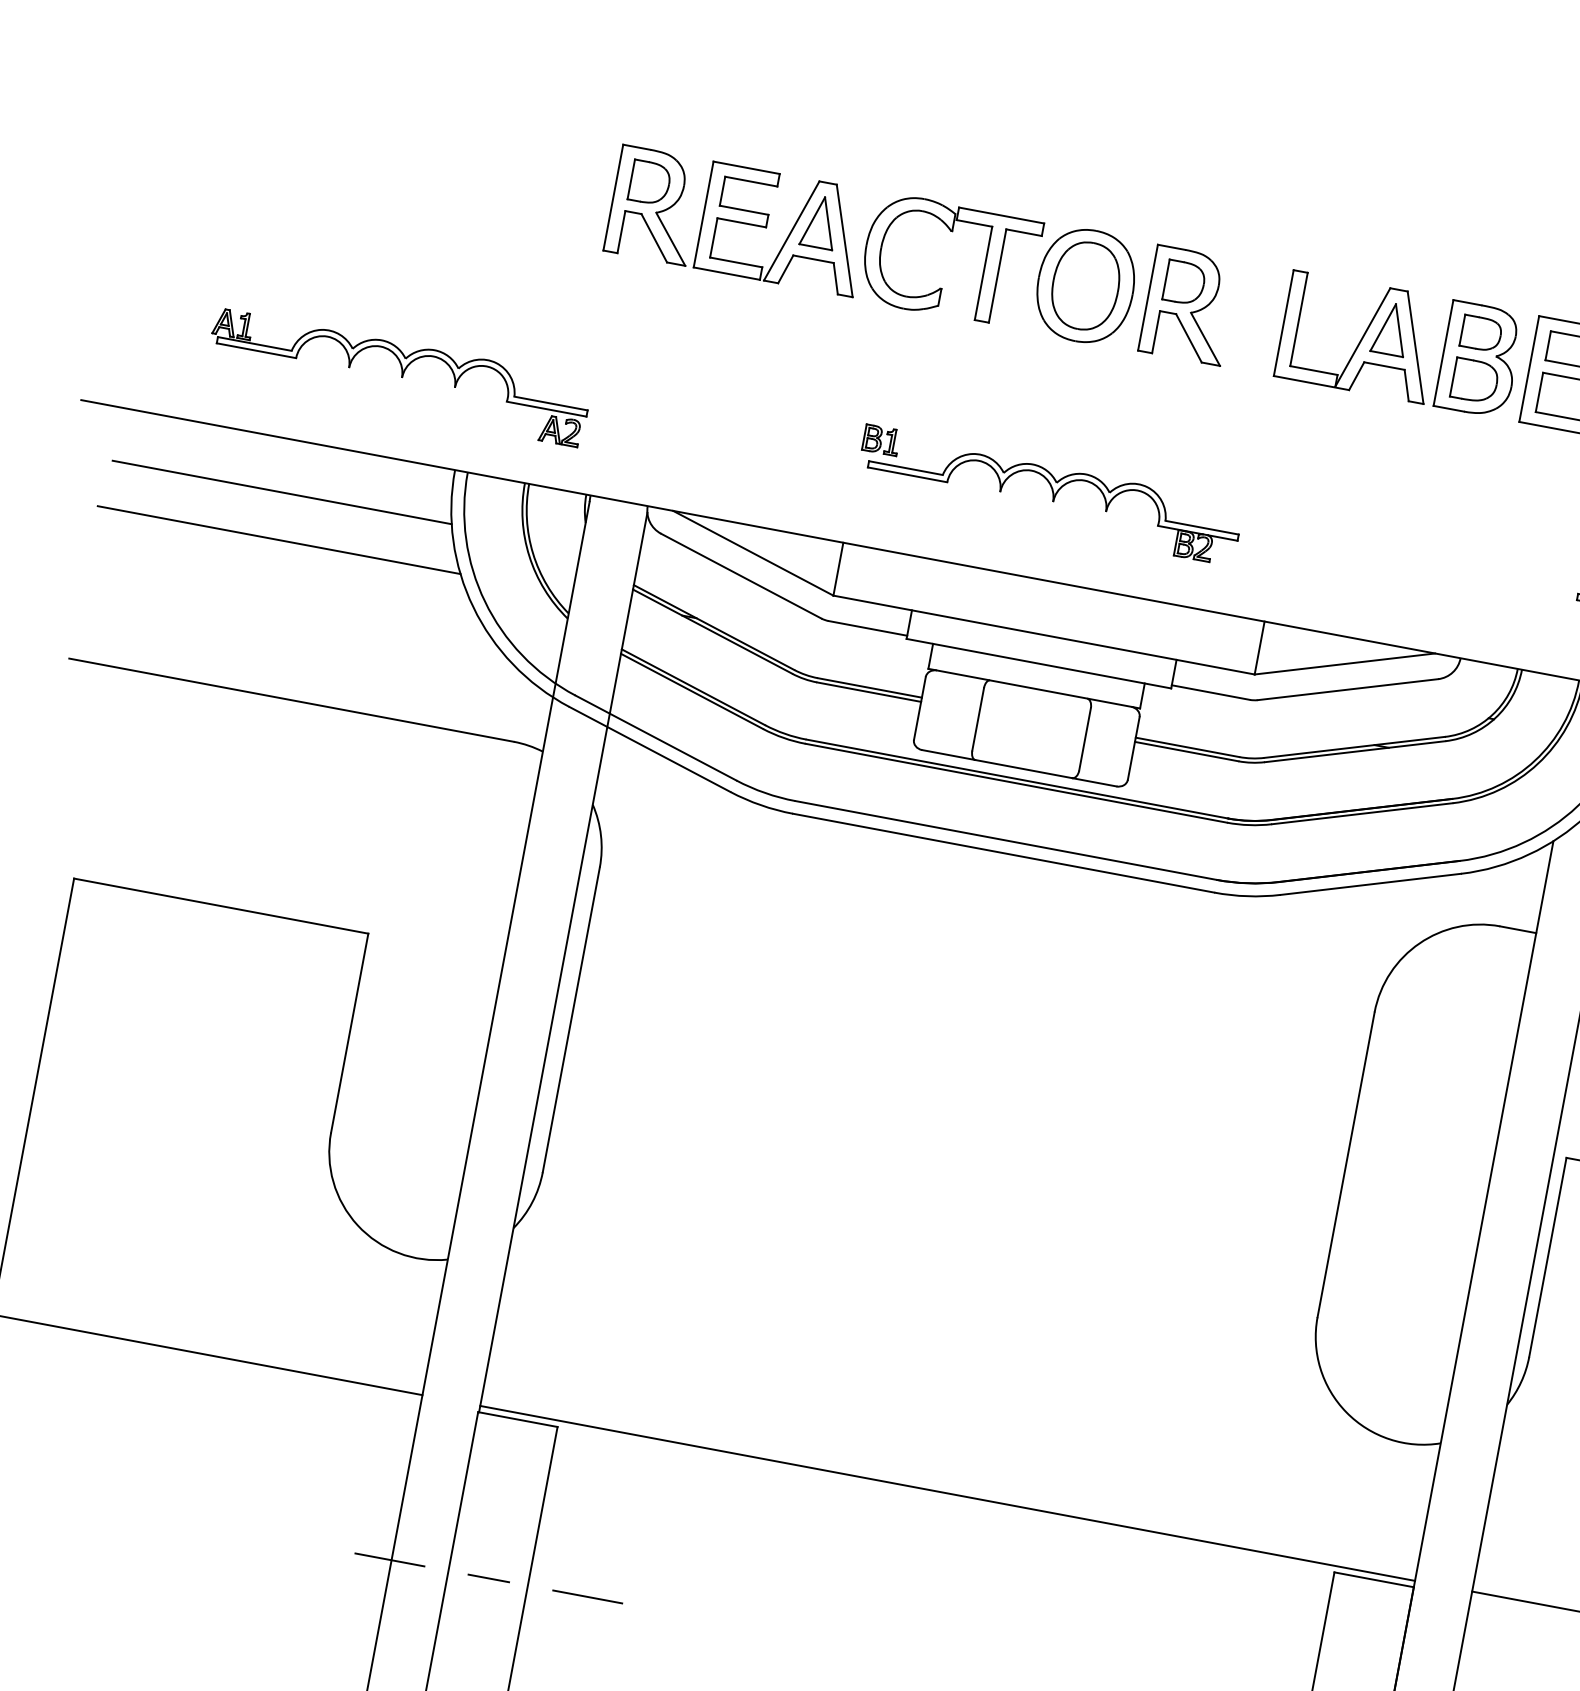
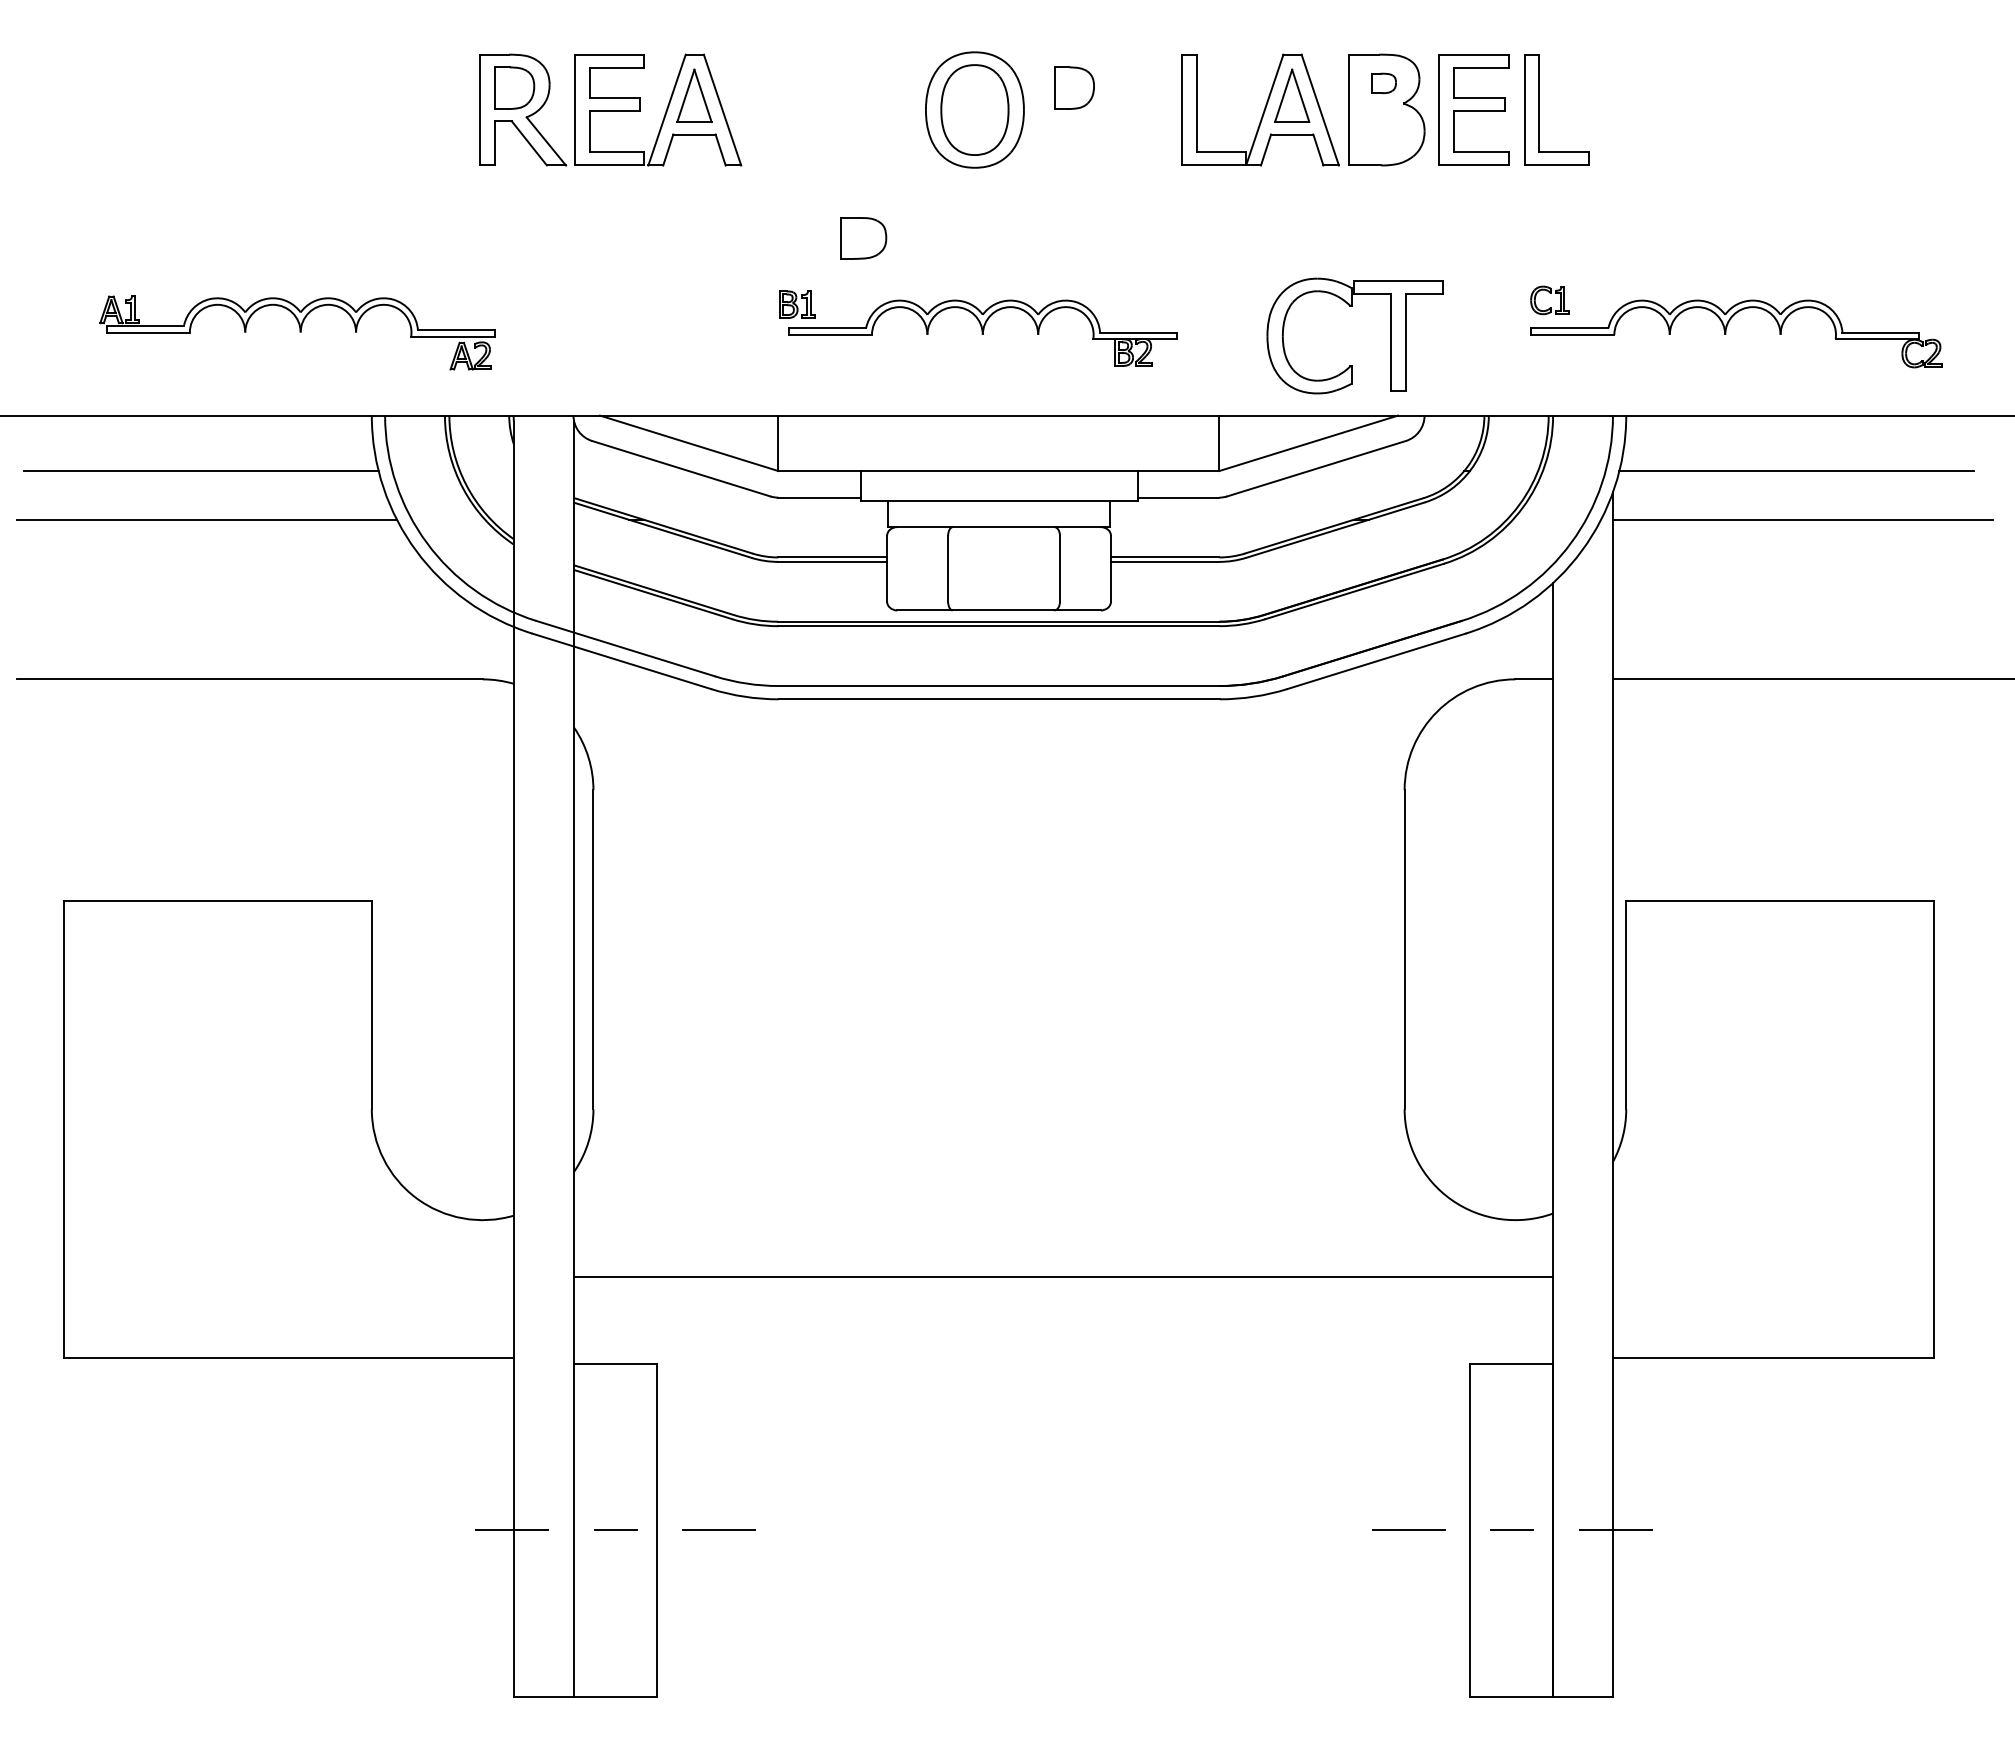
part: (953, 231) -> (1352, 306), moved
part: (1188, 304) -> (1082, 109), removed
part: (1480, 333) -> (1383, 83), size x0.6
part: (1474, 381) -> (863, 238), moved
line: (947, 1493) -> (1063, 1276), moved

